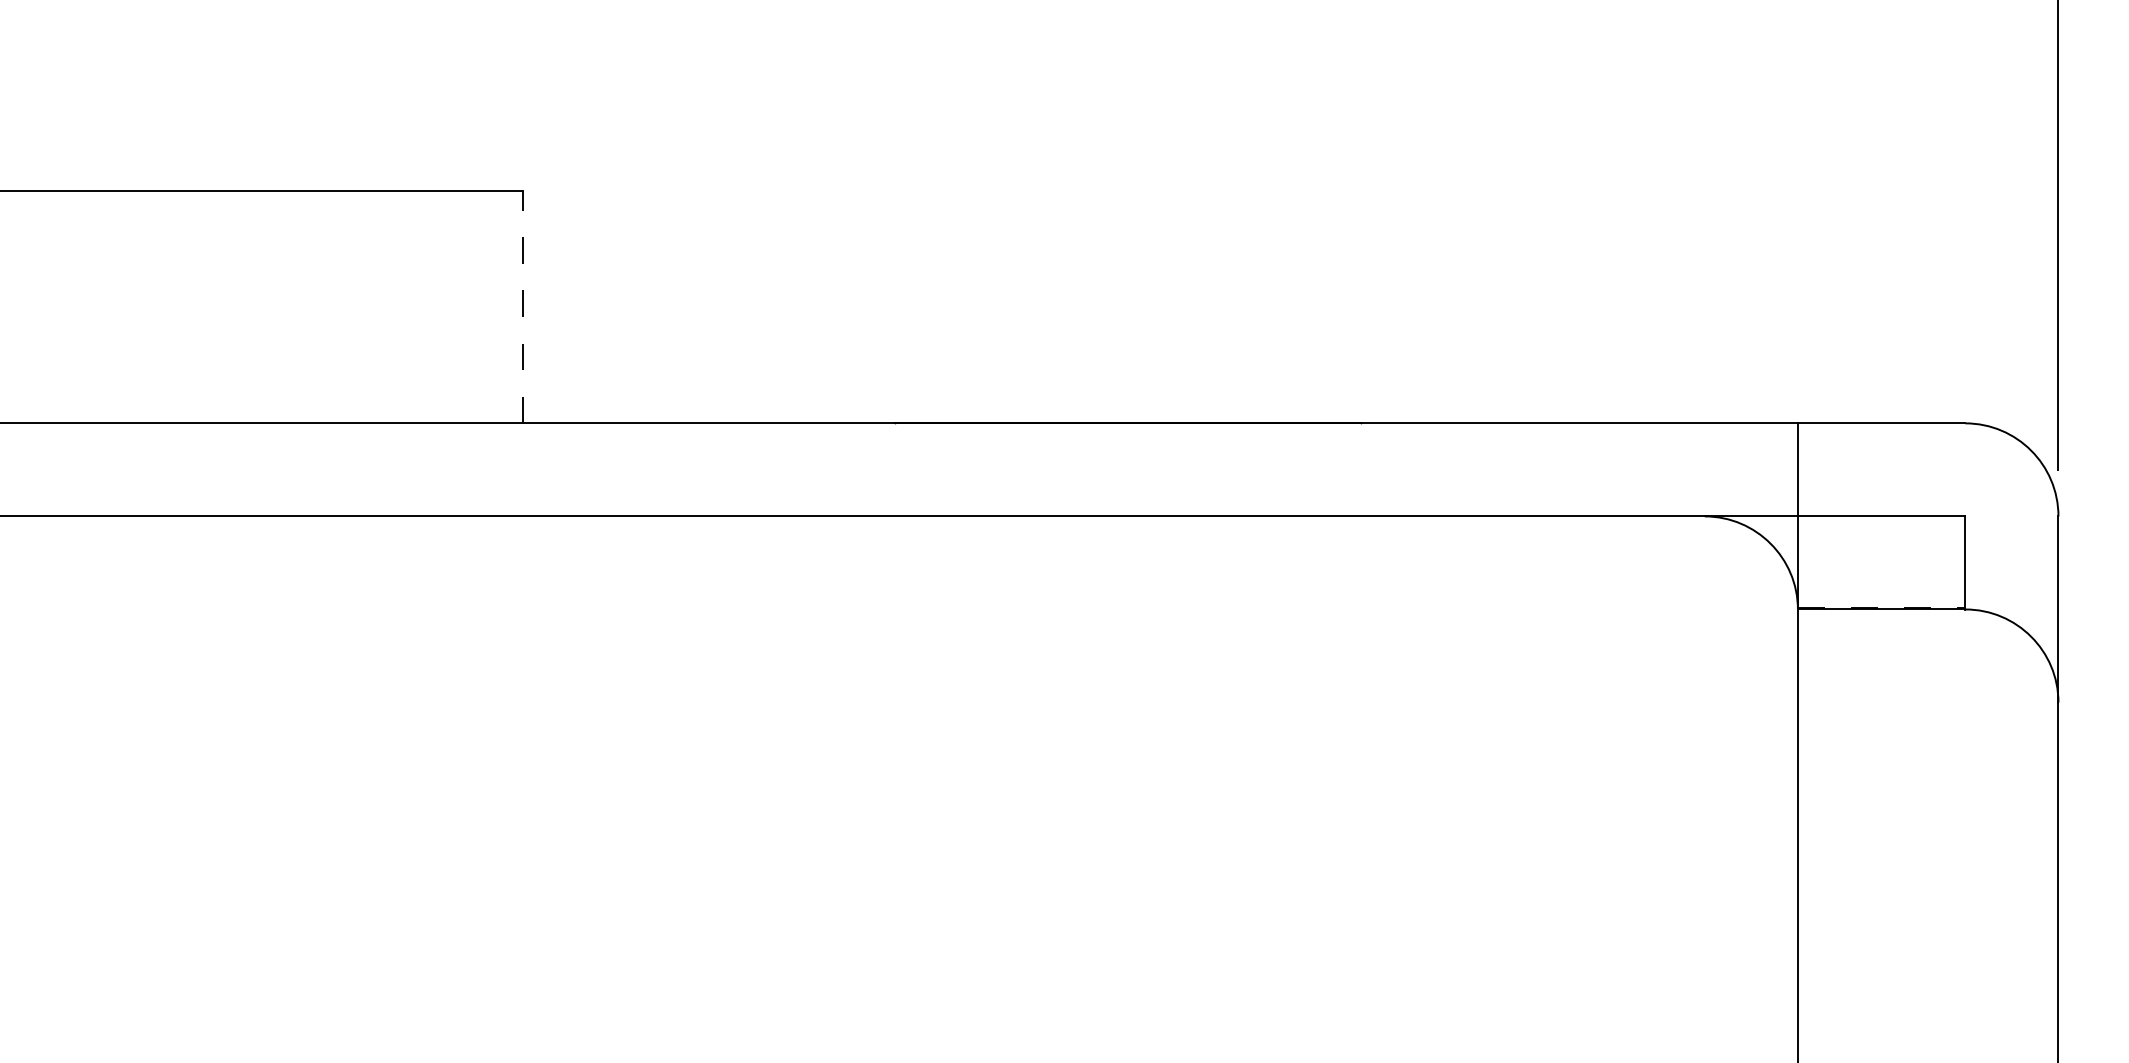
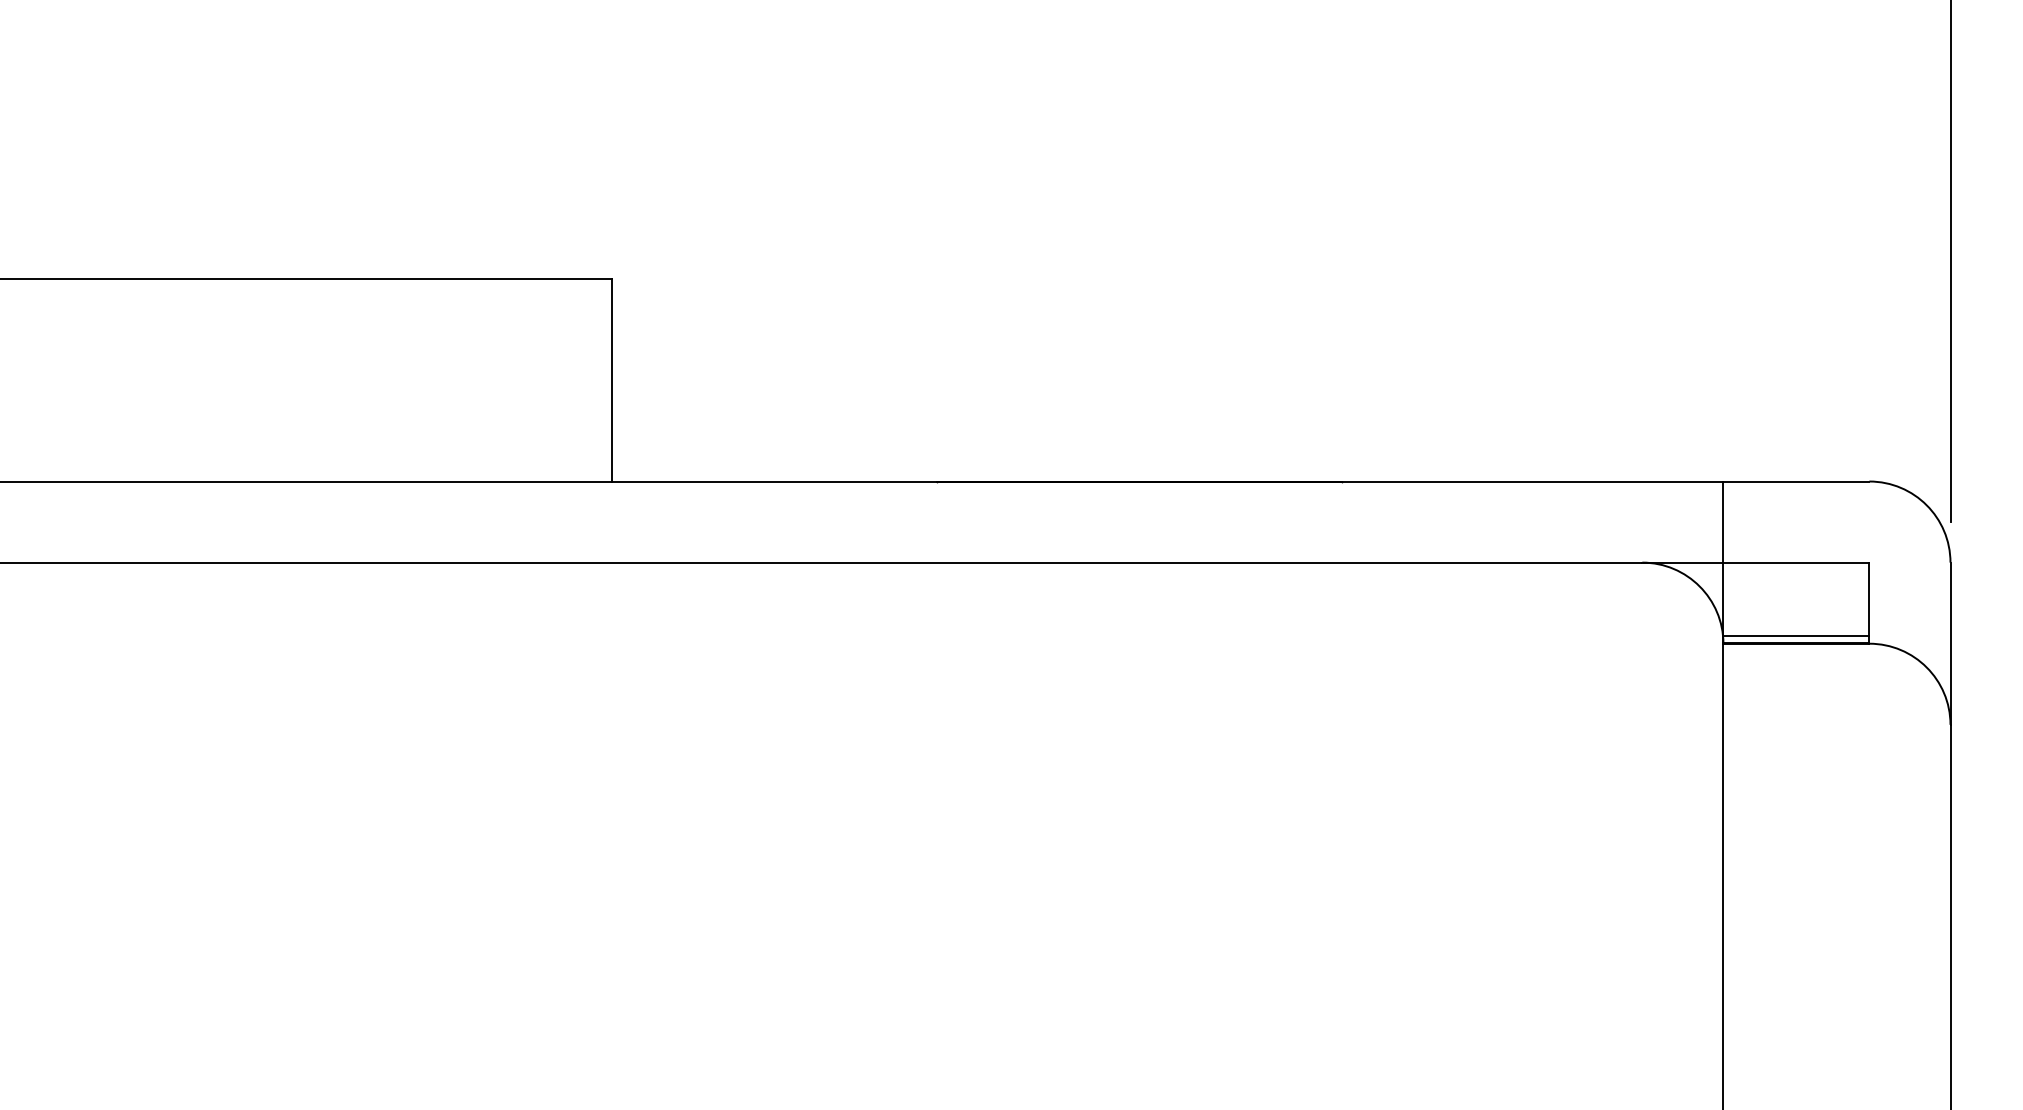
line: (523, 306) -> (612, 379), dashed -> solid
line: (1881, 601) -> (1796, 636), added
line: (1881, 608) -> (1796, 642), dashed -> solid

